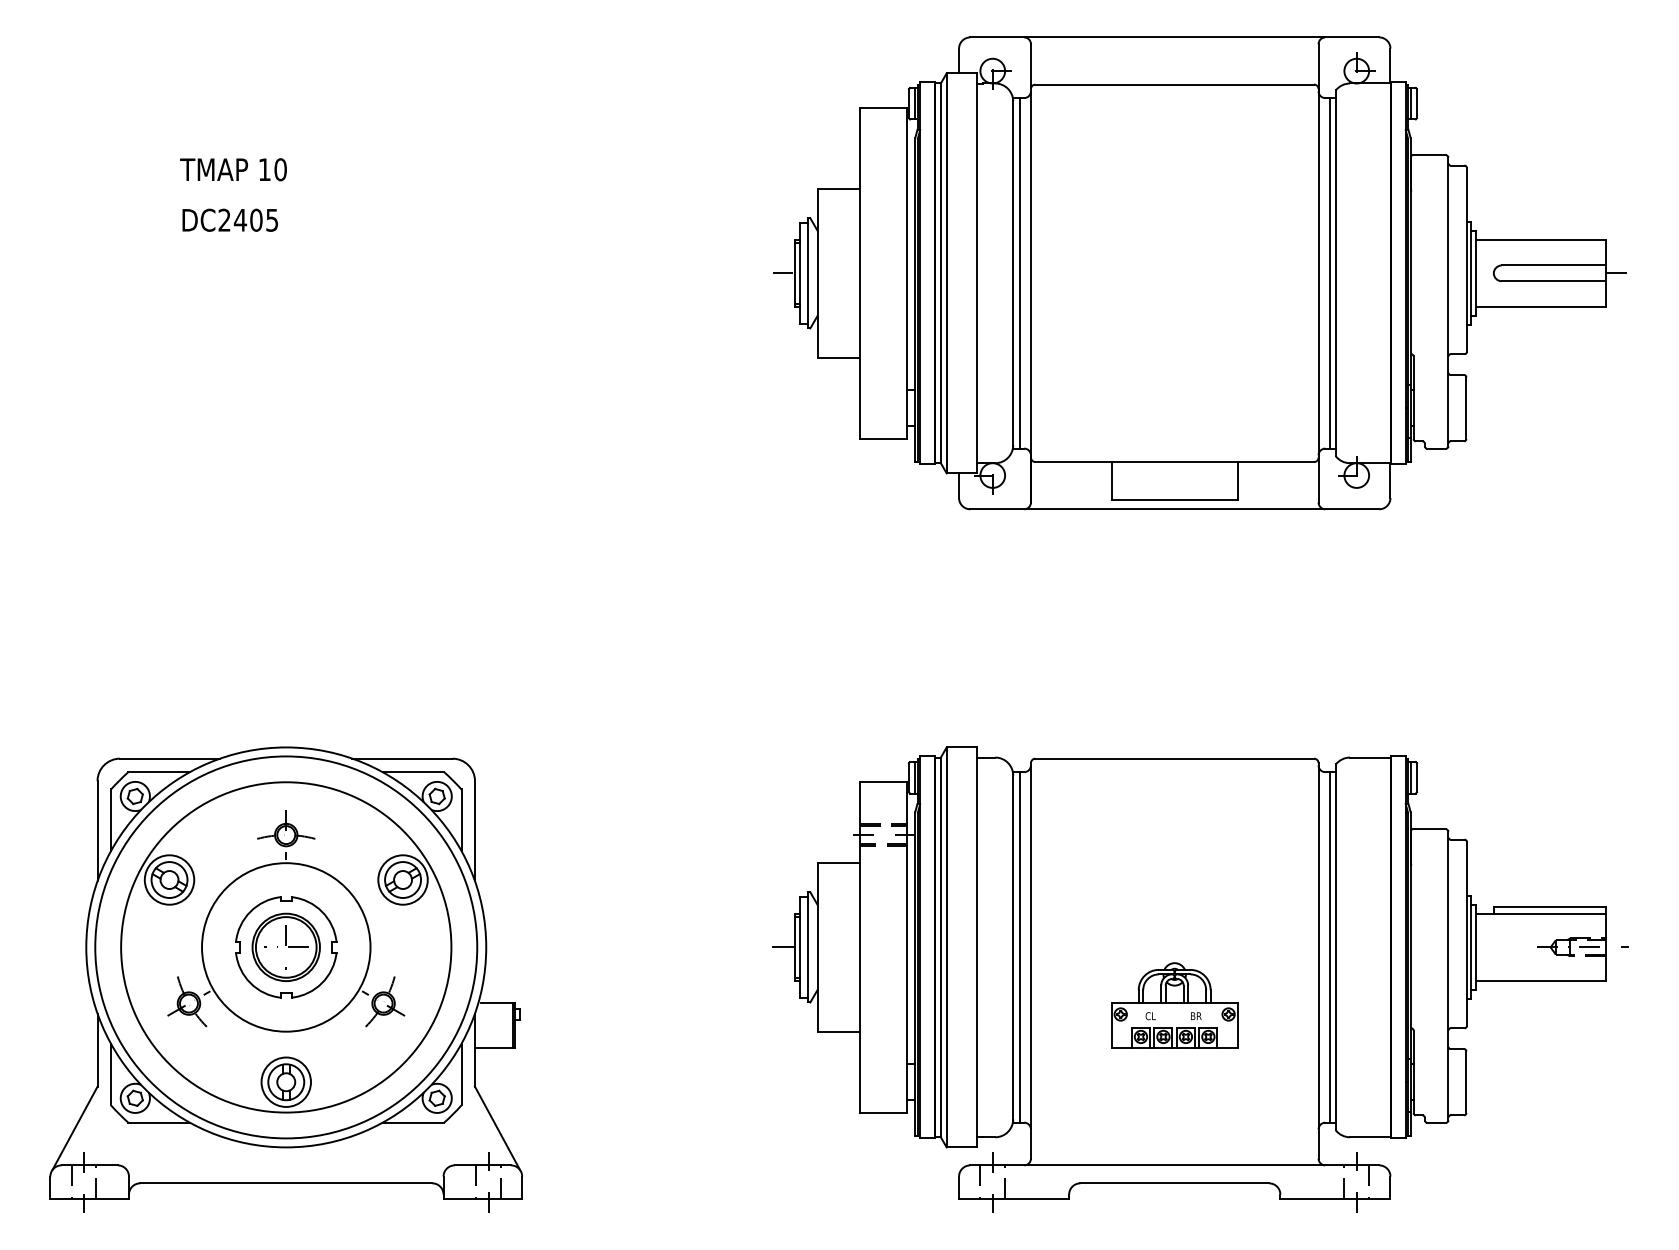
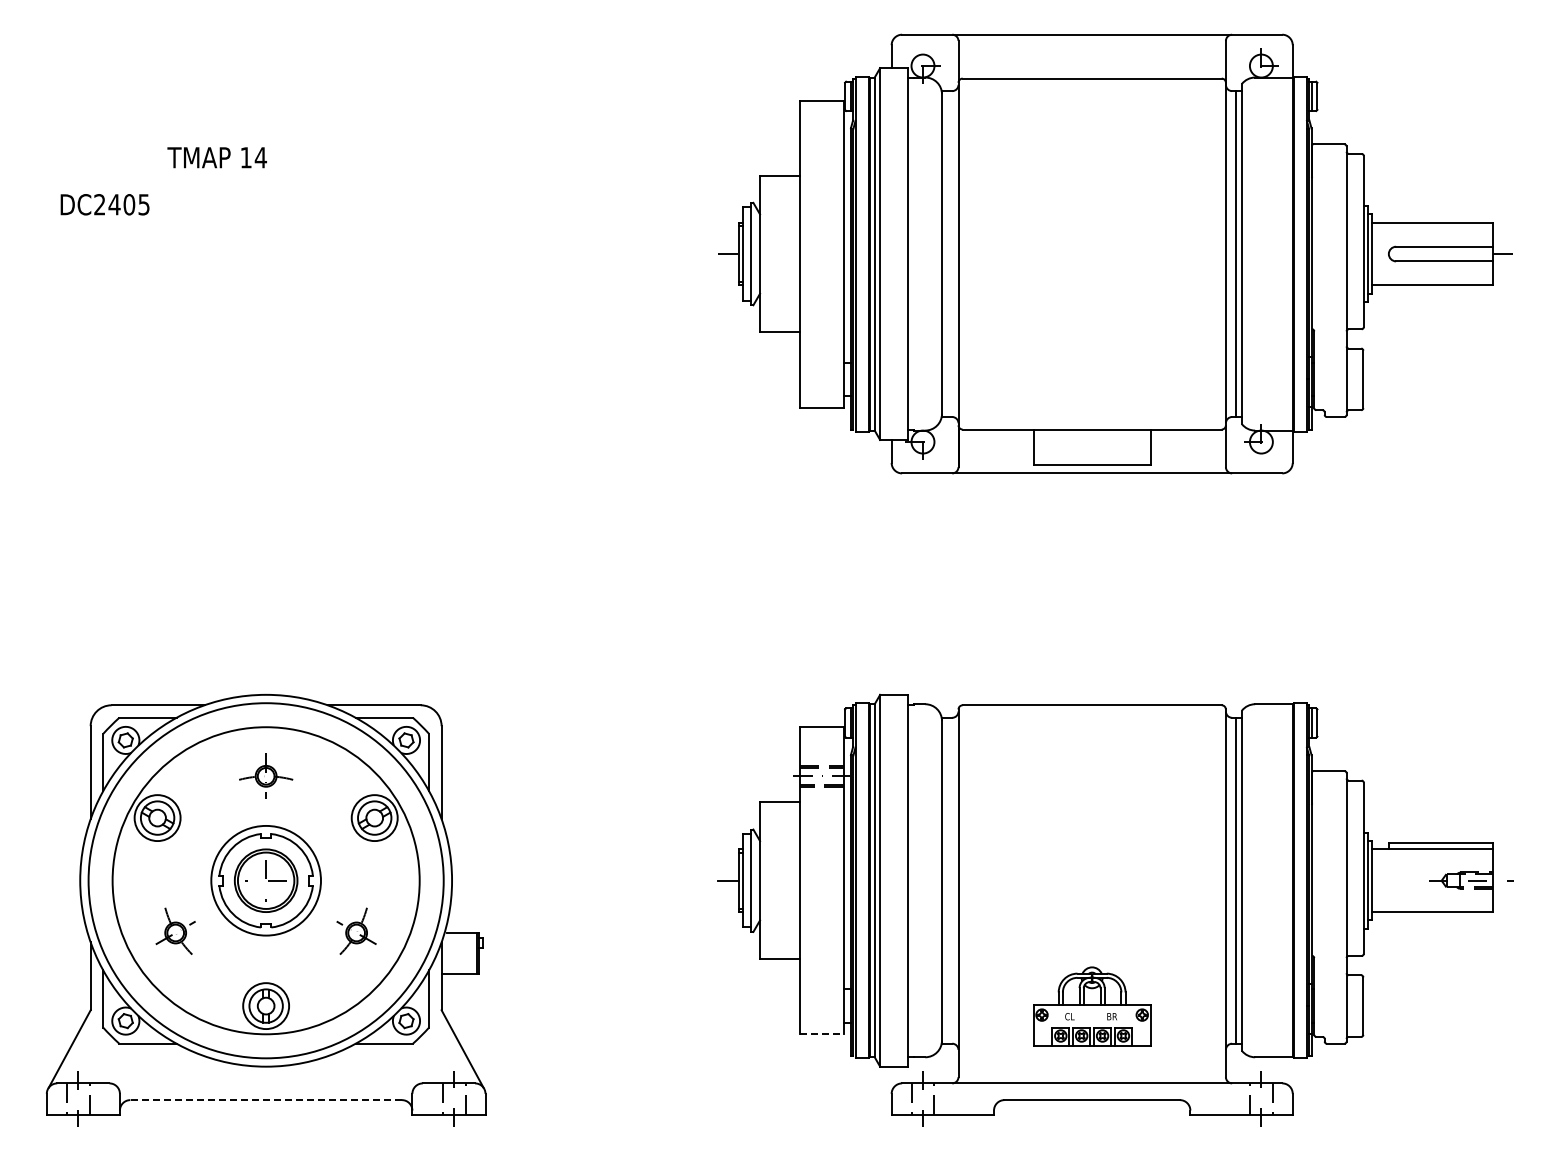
text: (280, 169) -> (260, 157), 10 -> 14
text: (229, 220) -> (104, 204), moved
line: (1020, 273) -> (948, 254), removed
circle: (285, 947) -> (265, 880), size x0.7
line: (1020, 947) -> (948, 880), removed
part: (1175, 1005) -> (1092, 1006), moved
line: (883, 1112) -> (821, 1034), solid -> dashed
line: (286, 1183) -> (266, 1100), solid -> dashed

